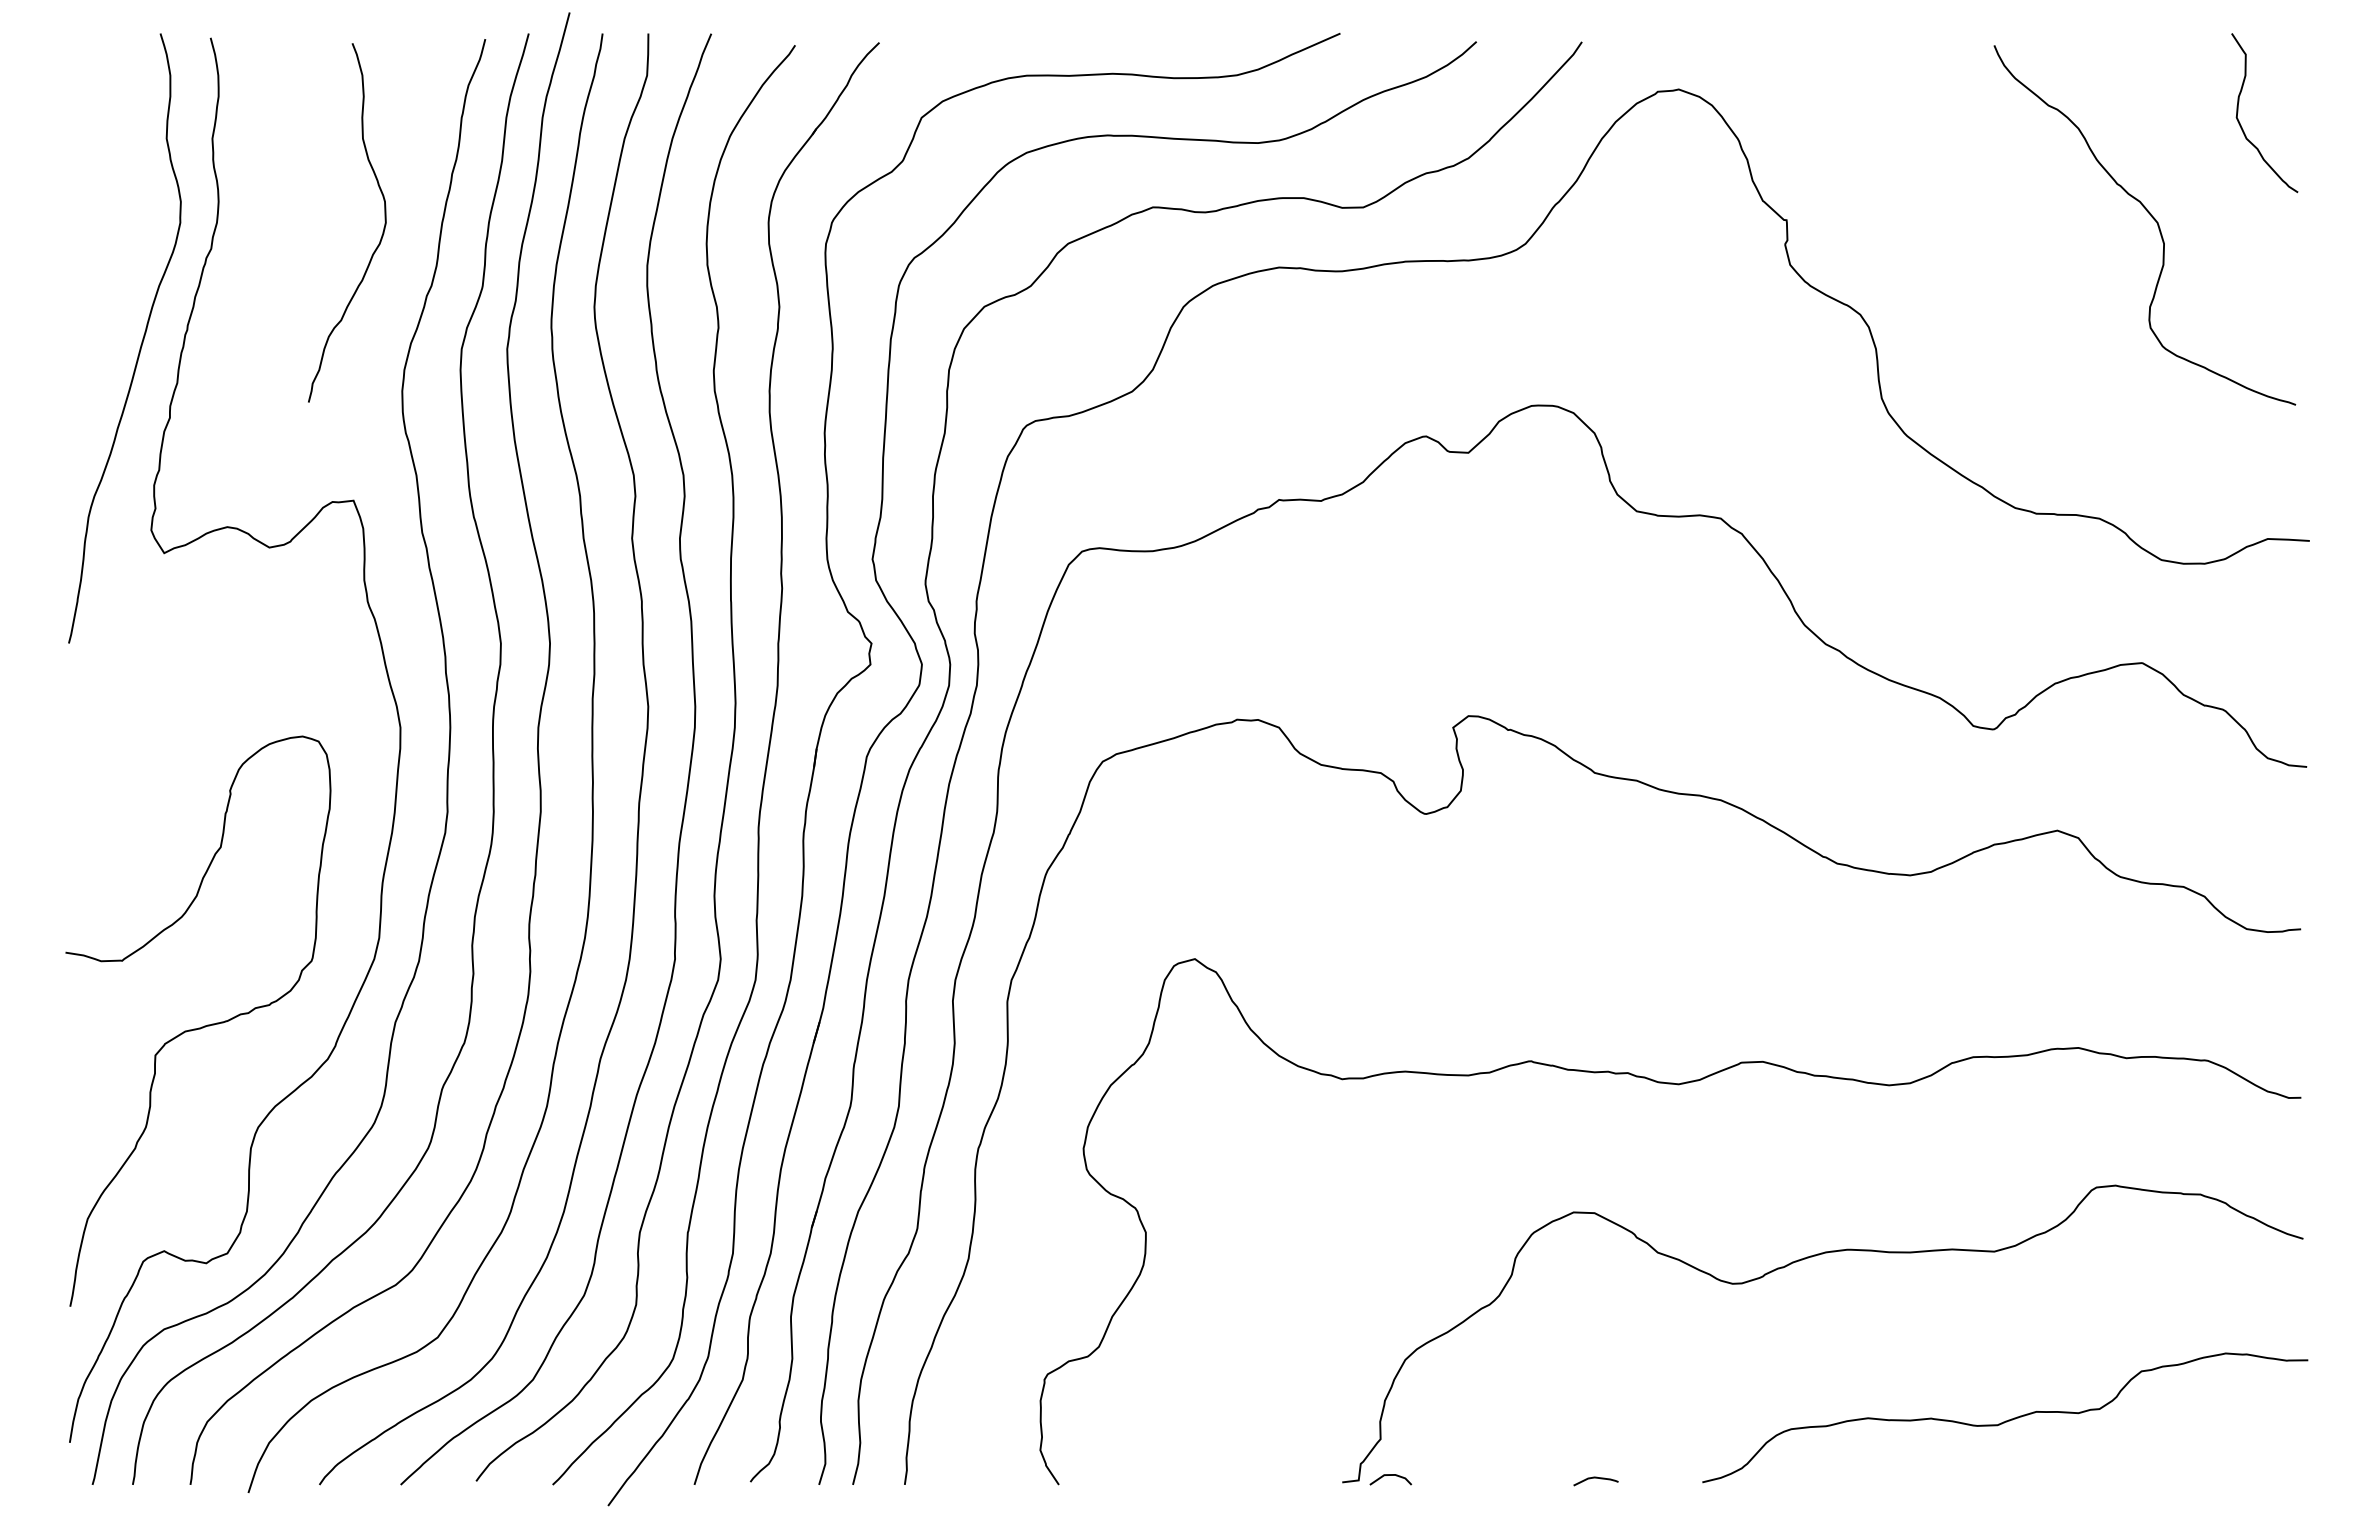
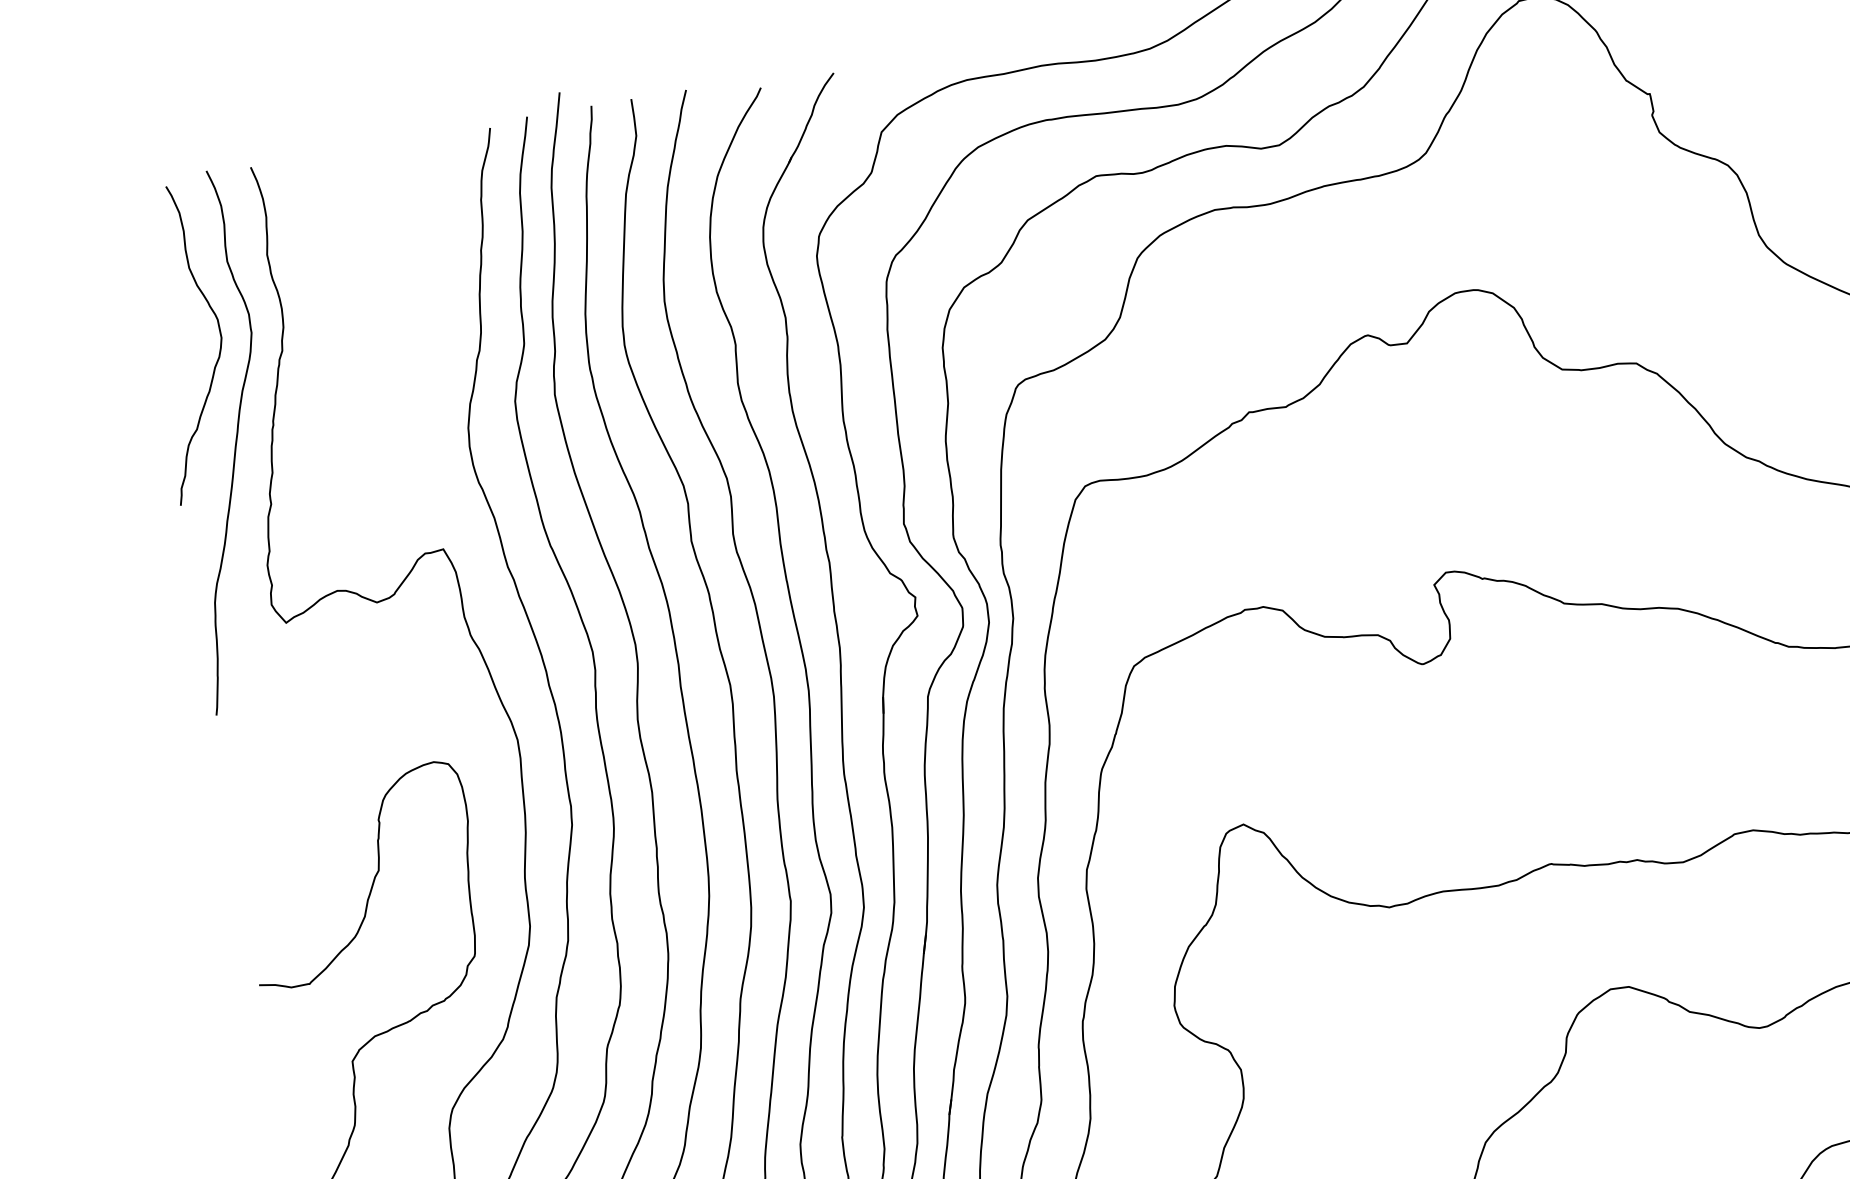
curve: (382, 231) -> (219, 345), moved

